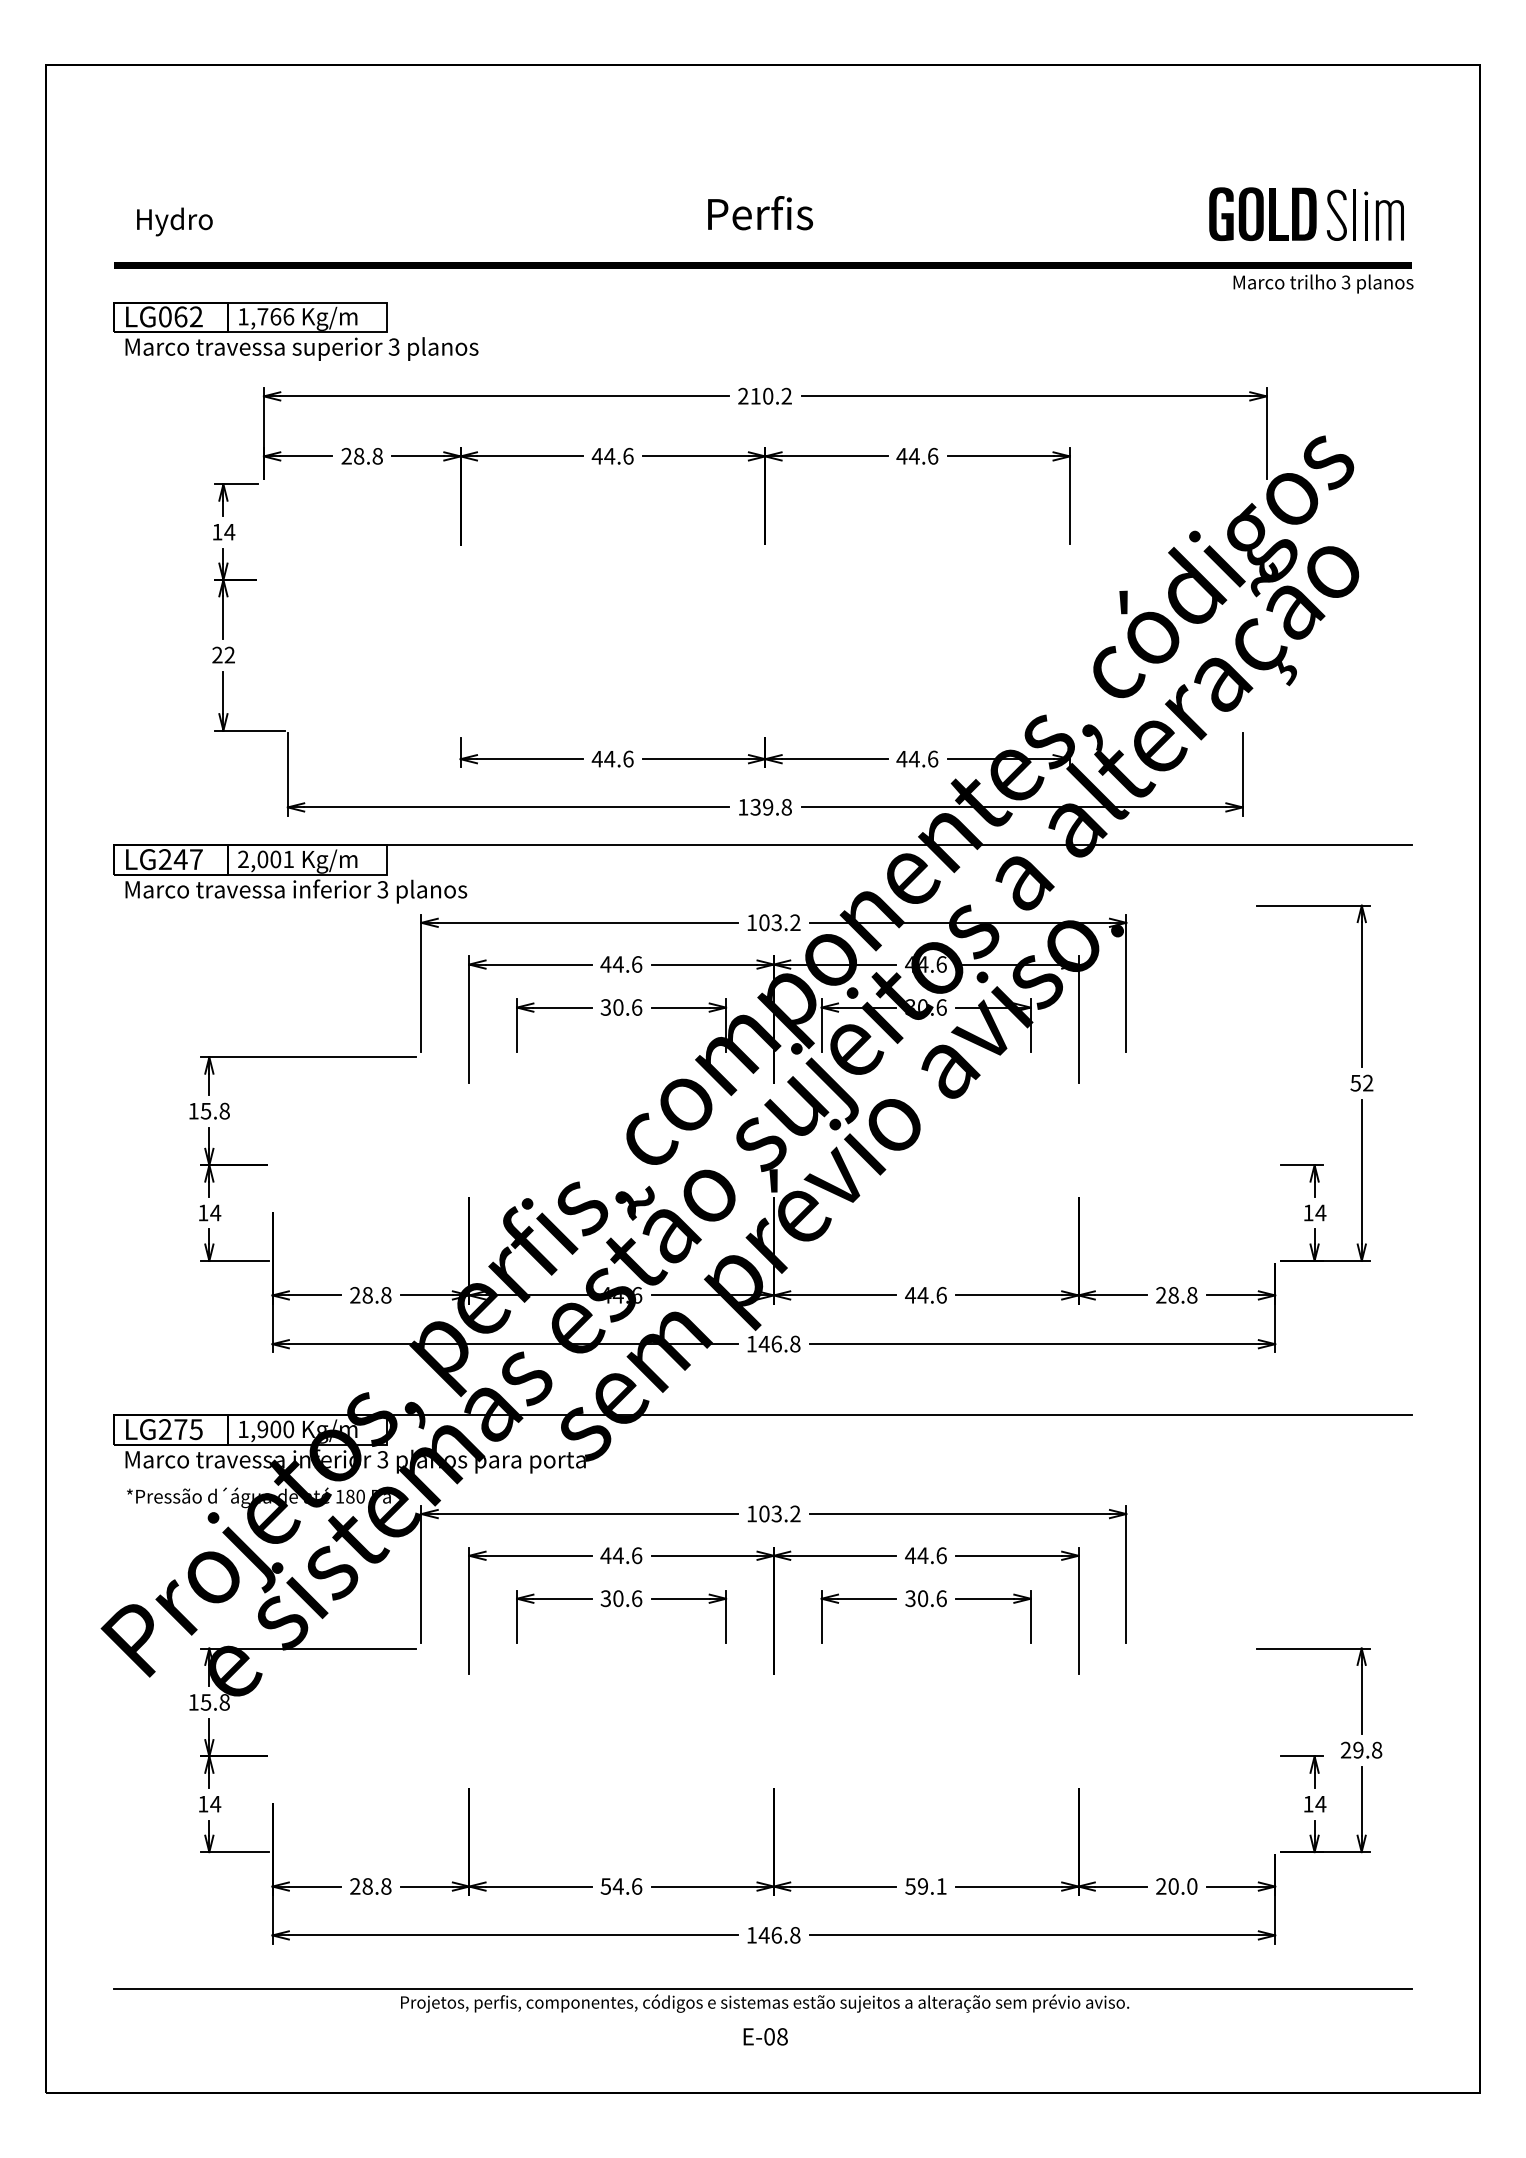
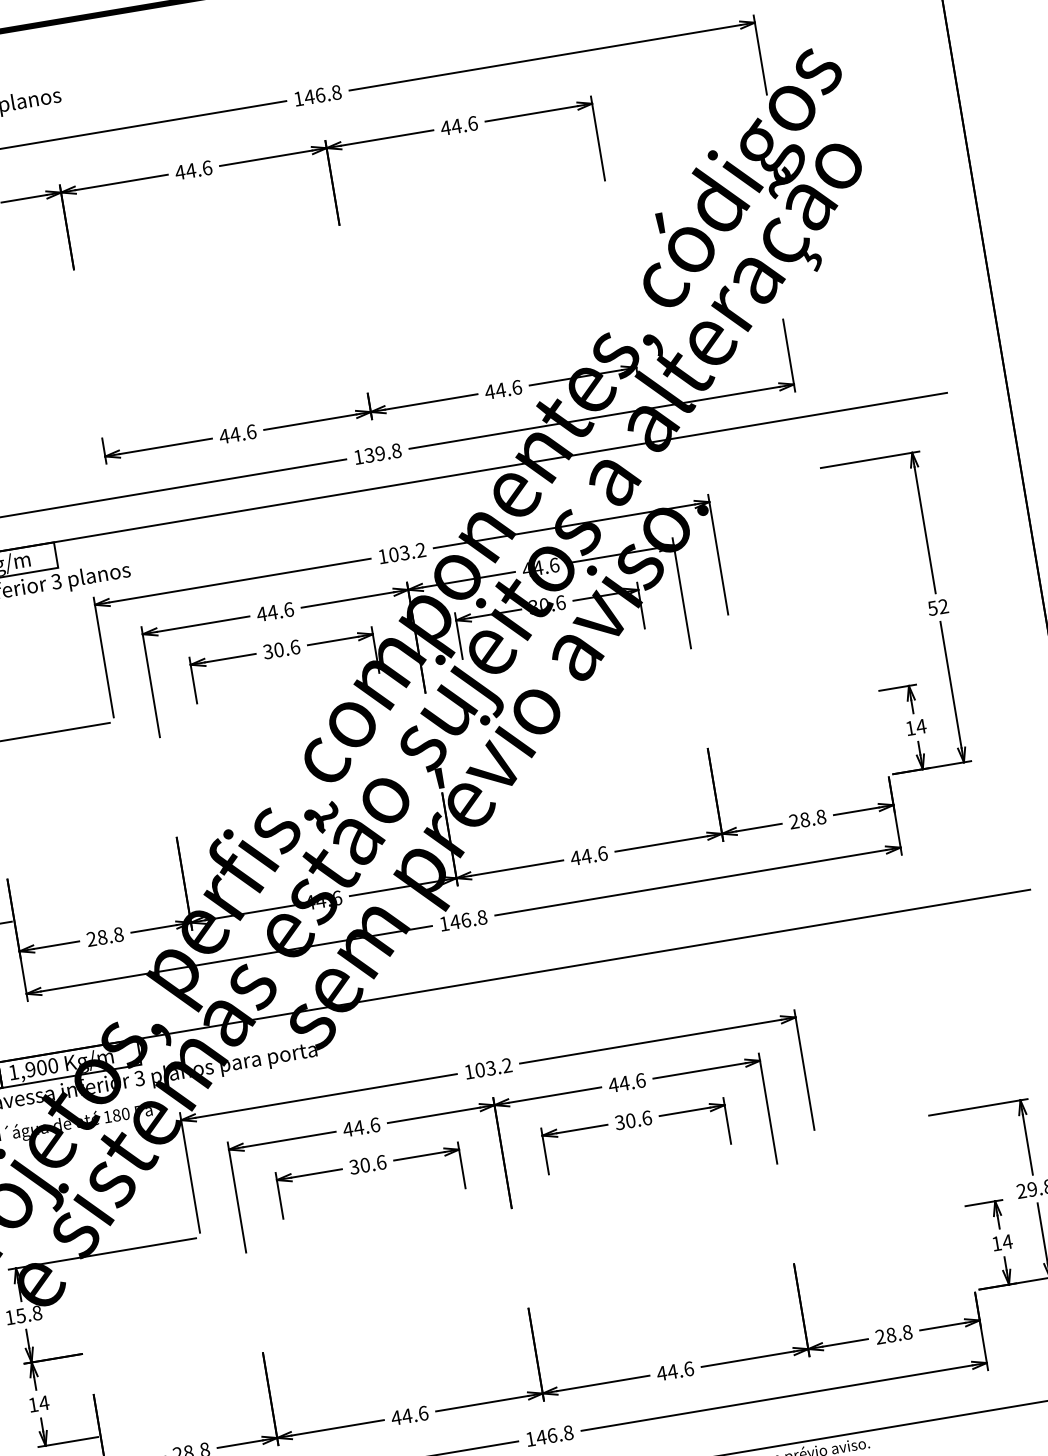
text: (764, 395) -> (317, 95), 210.2 -> 146.8
text: (605, 1886) -> (395, 1418), 54.6 -> 44.6
text: (925, 1886) -> (674, 1371), 59.1 -> 44.6
text: (1182, 1886) -> (898, 1333), 20.0 -> 28.8

